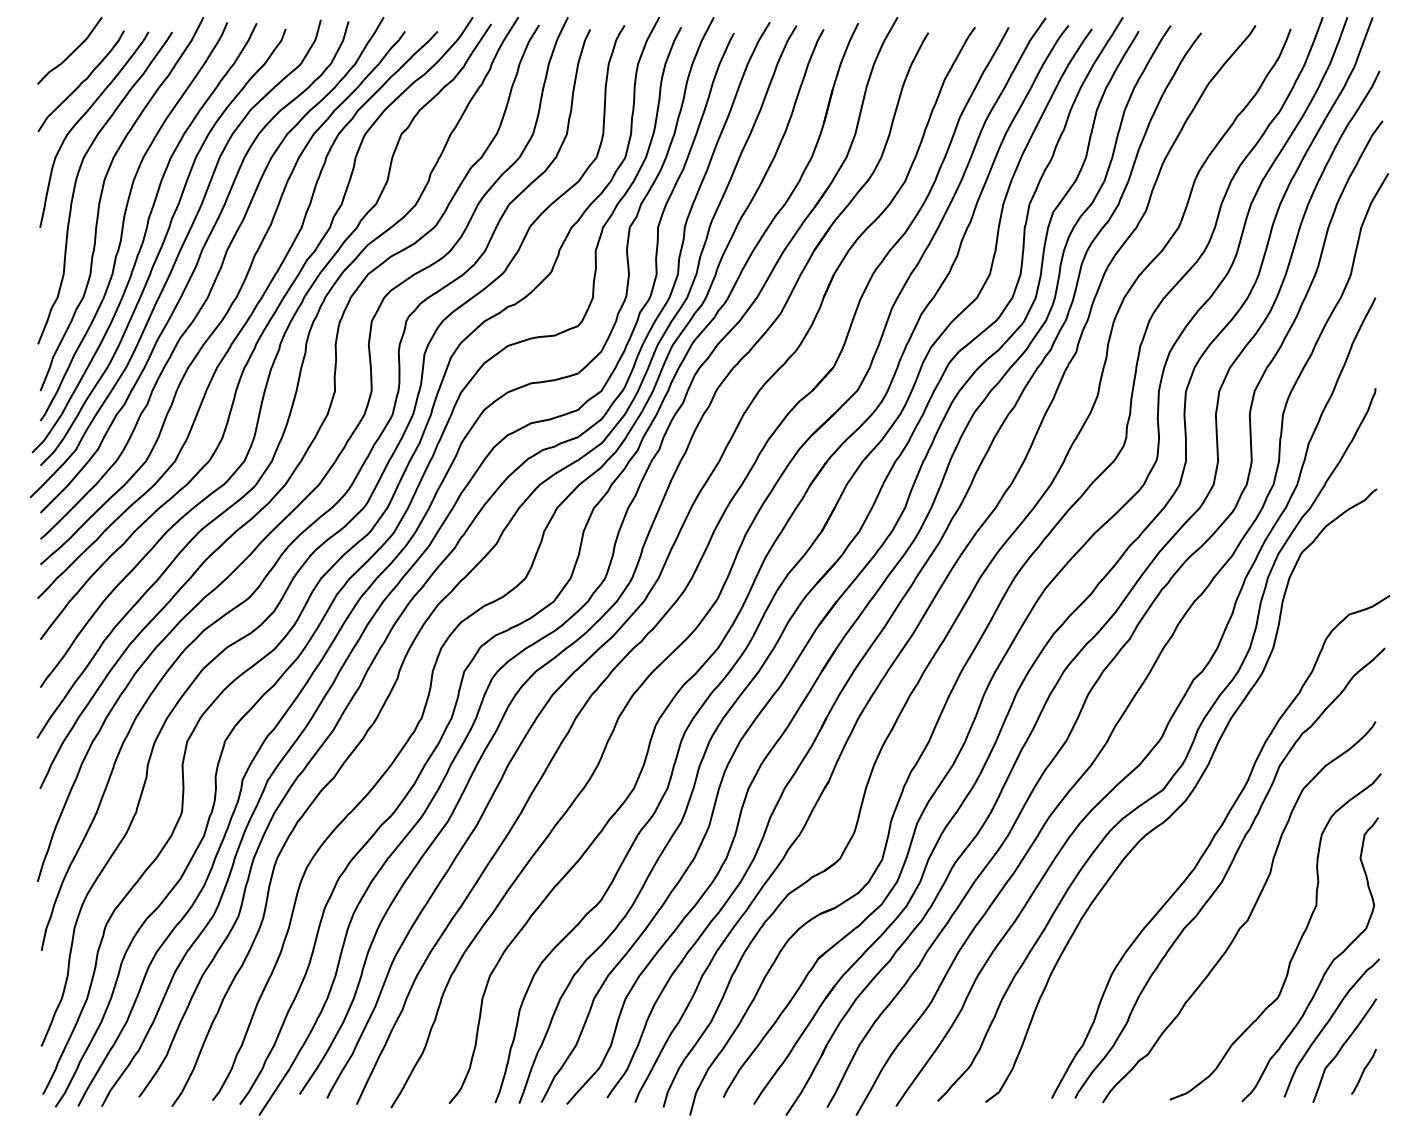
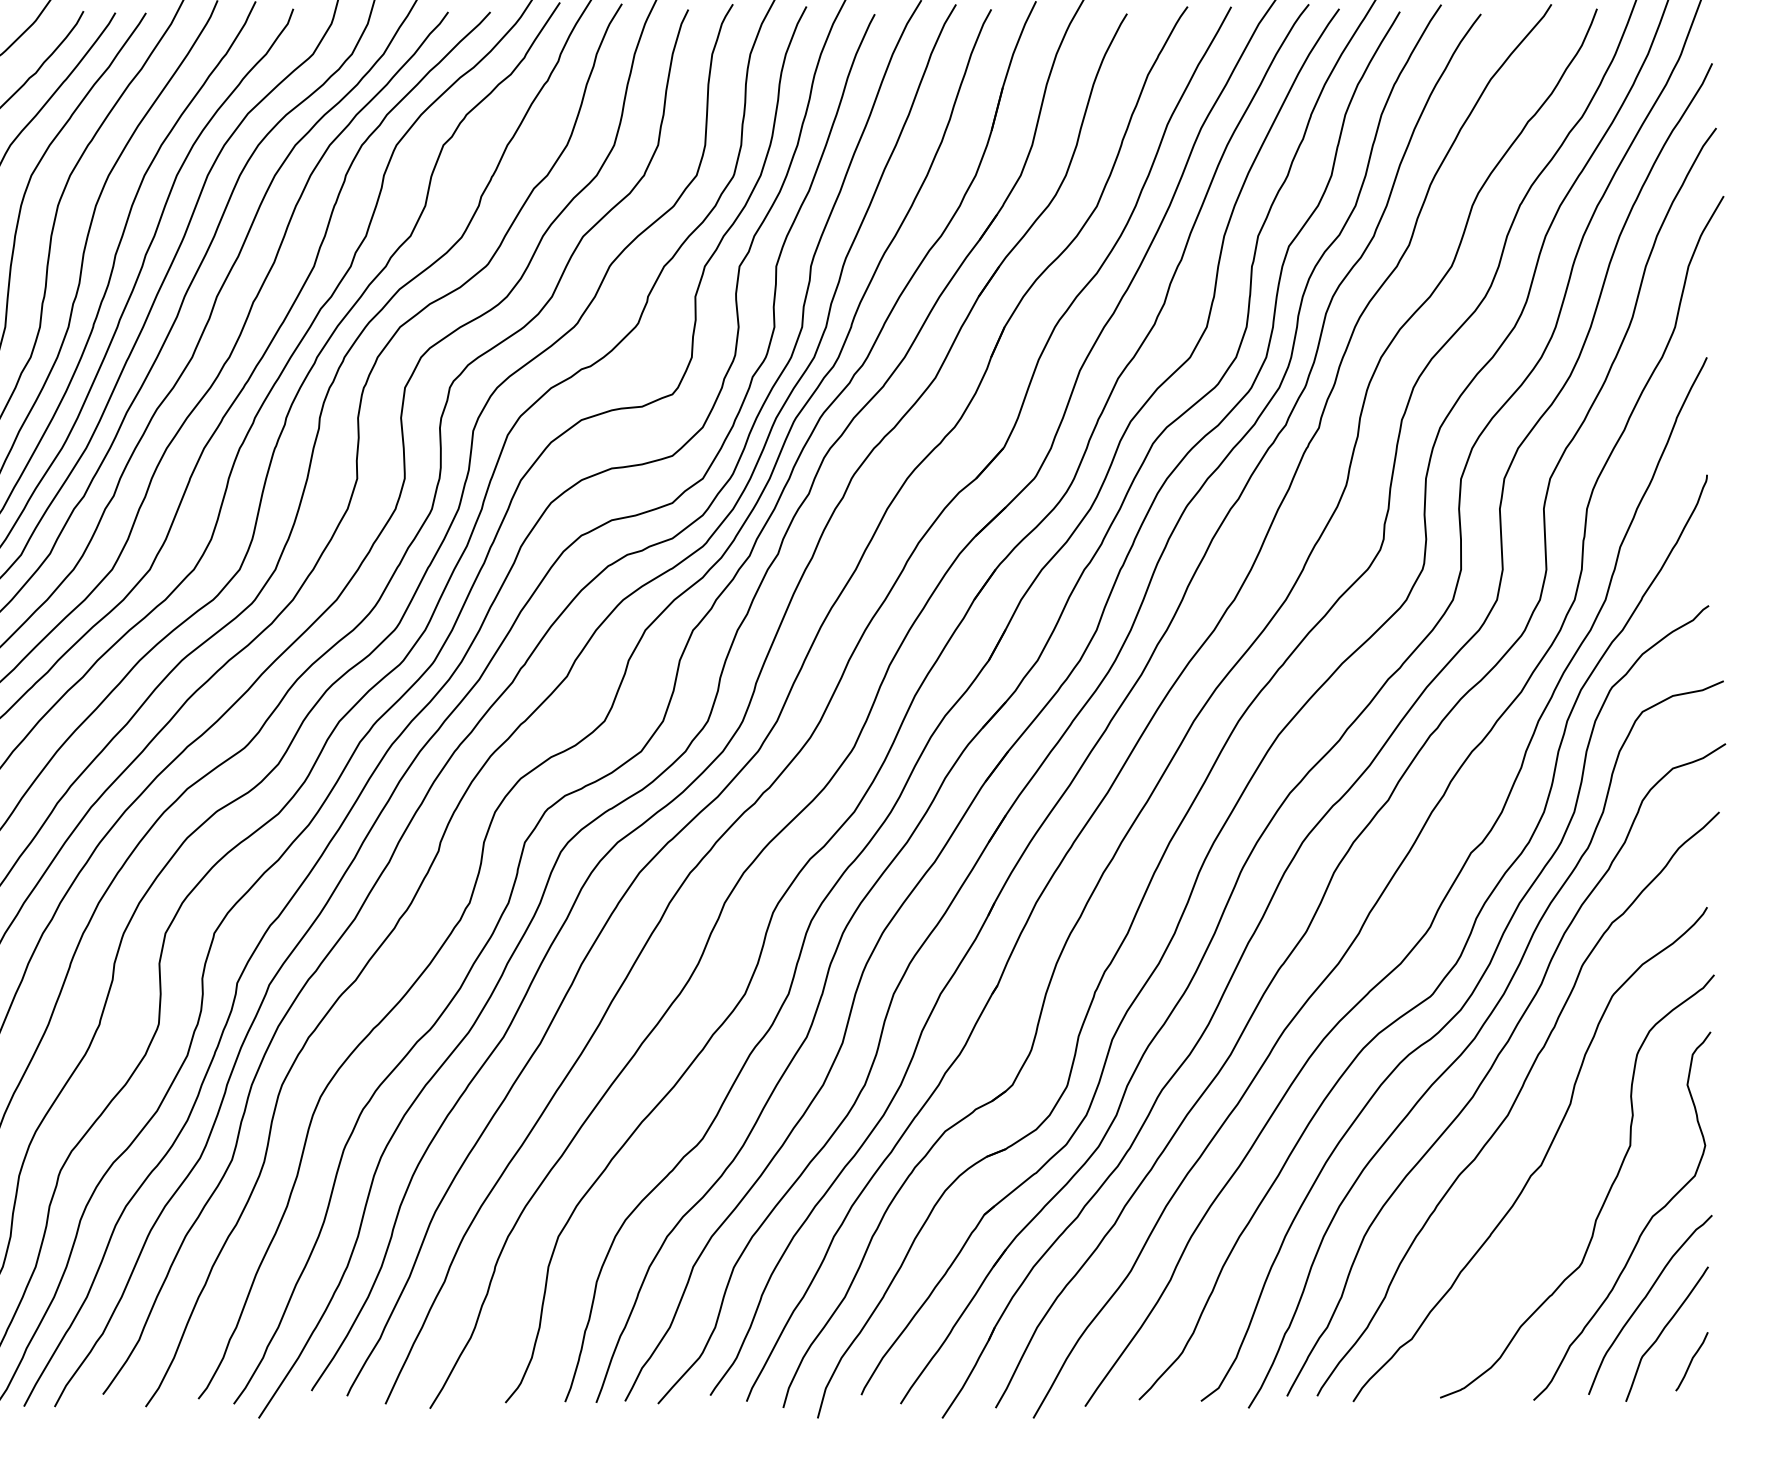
curve: (1198, 821) -> (1477, 1036), added

